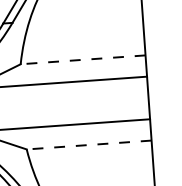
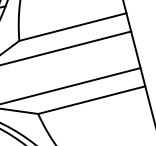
line: (83, 59) -> (73, 26), dashed -> solid
line: (89, 145) -> (92, 100), dashed -> solid

